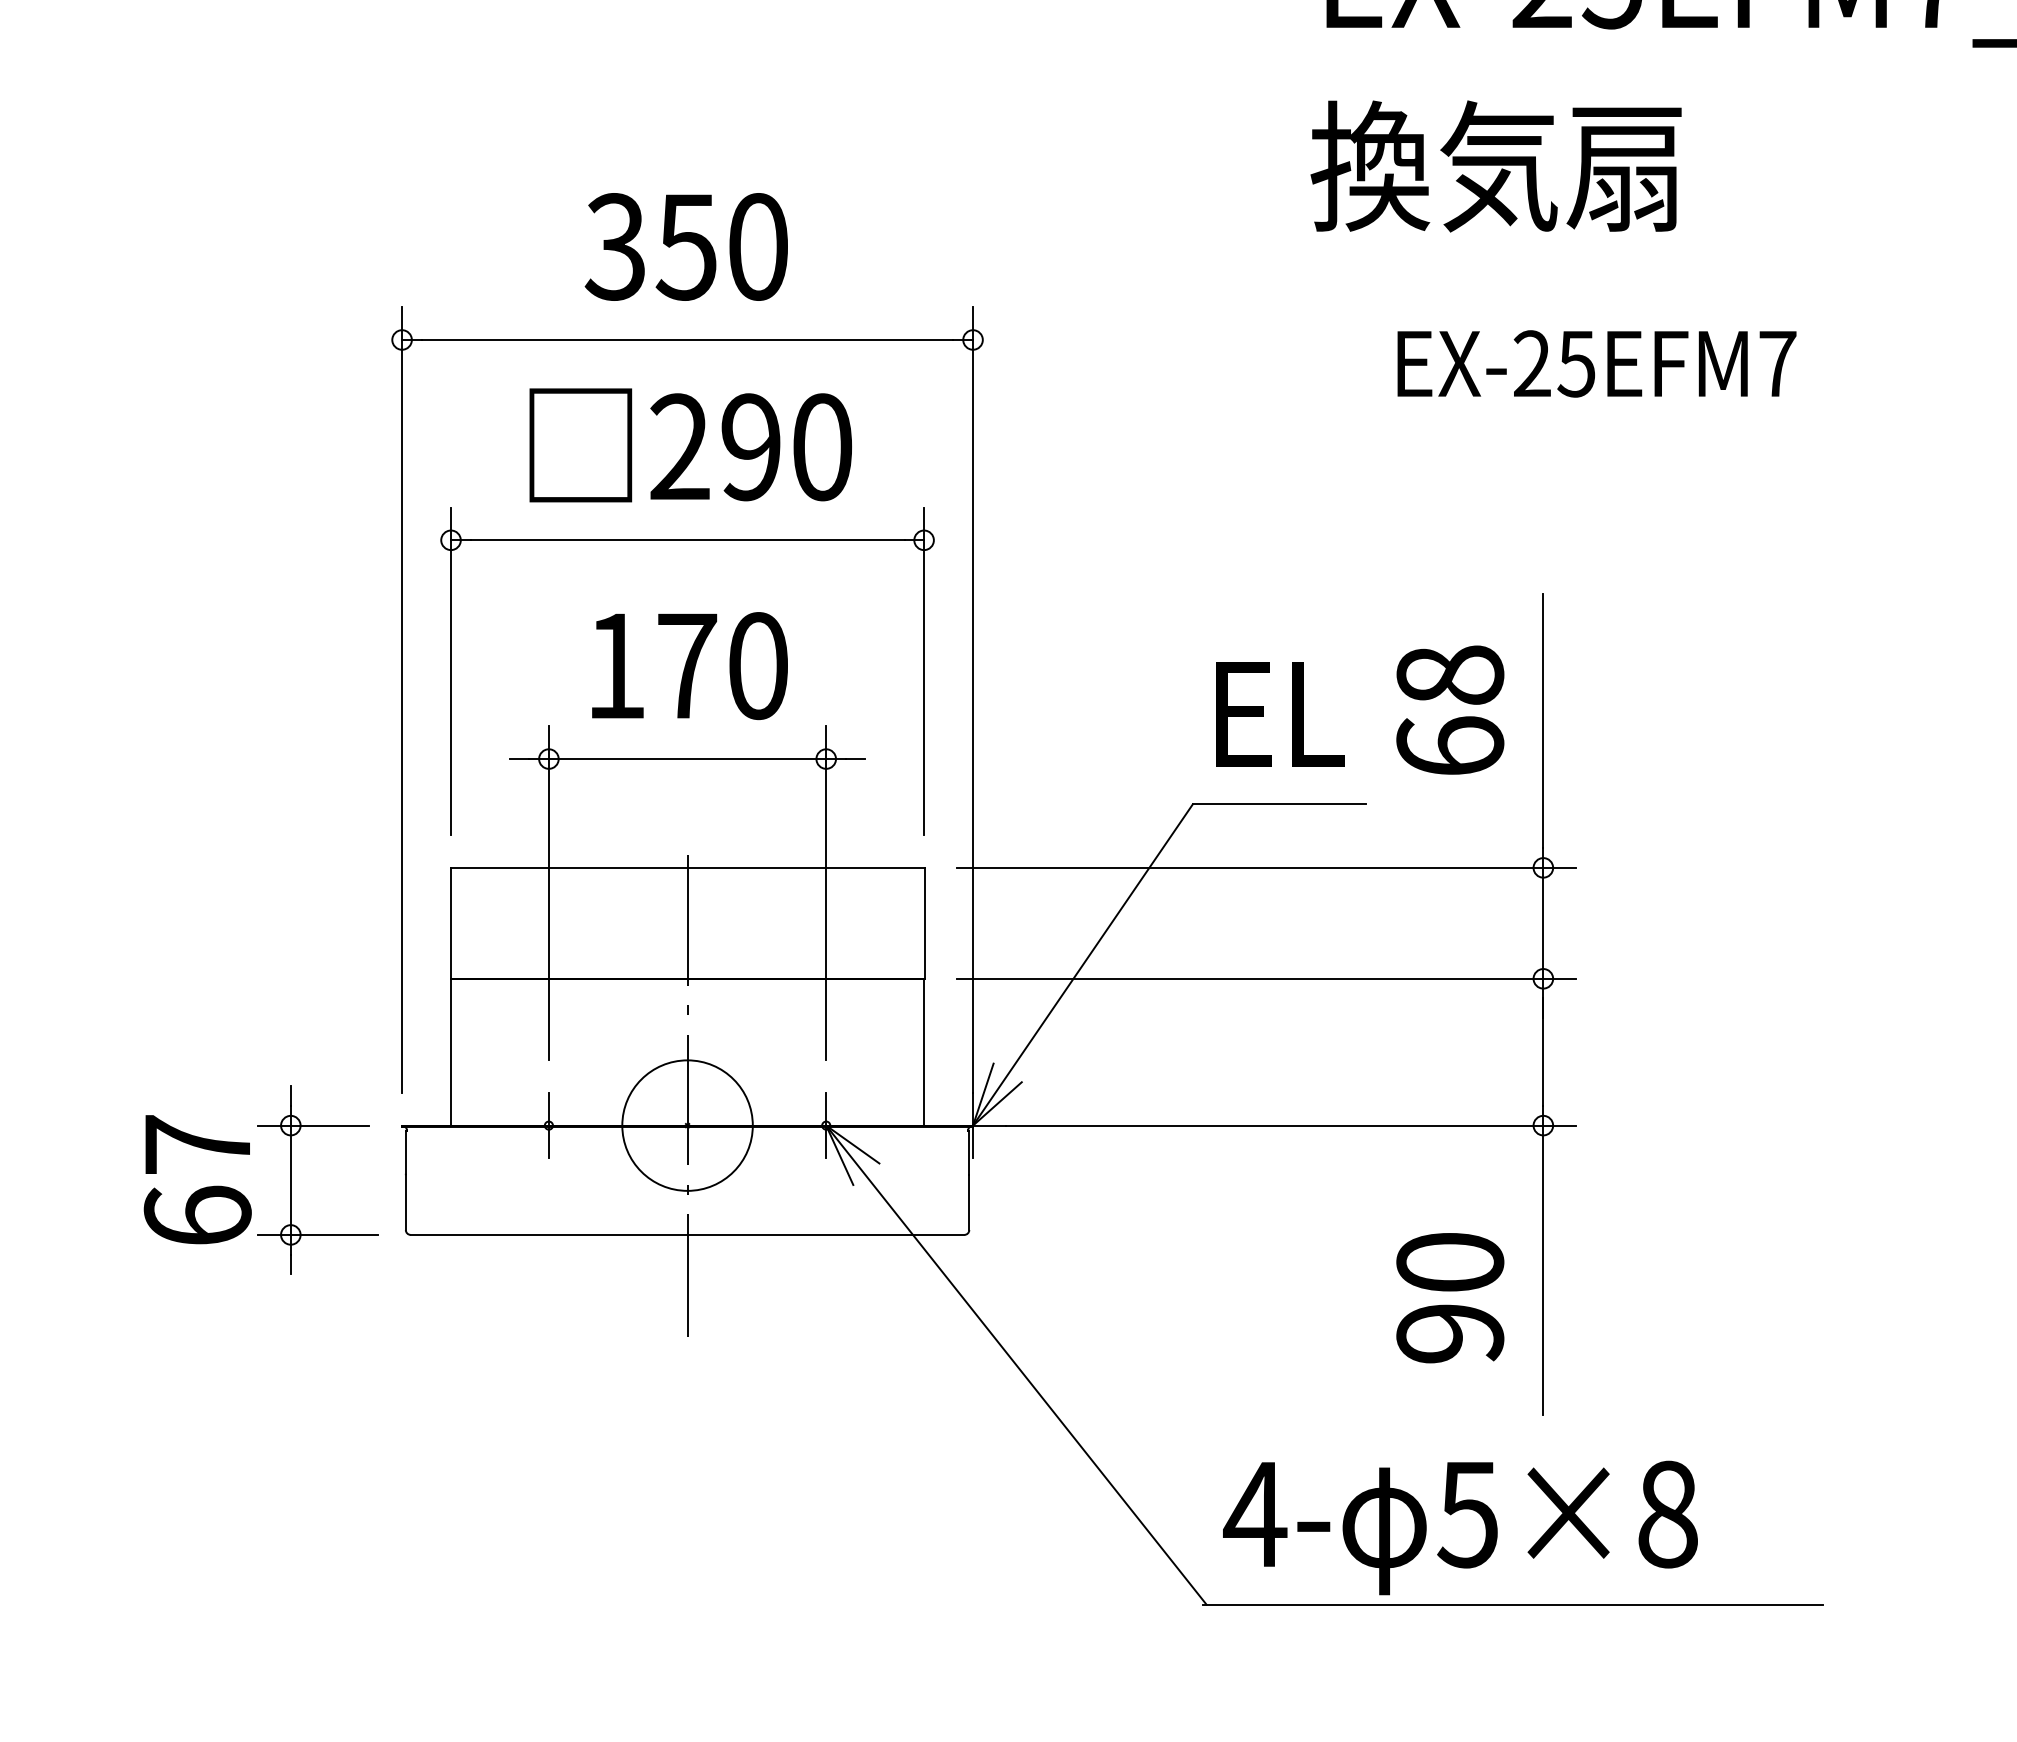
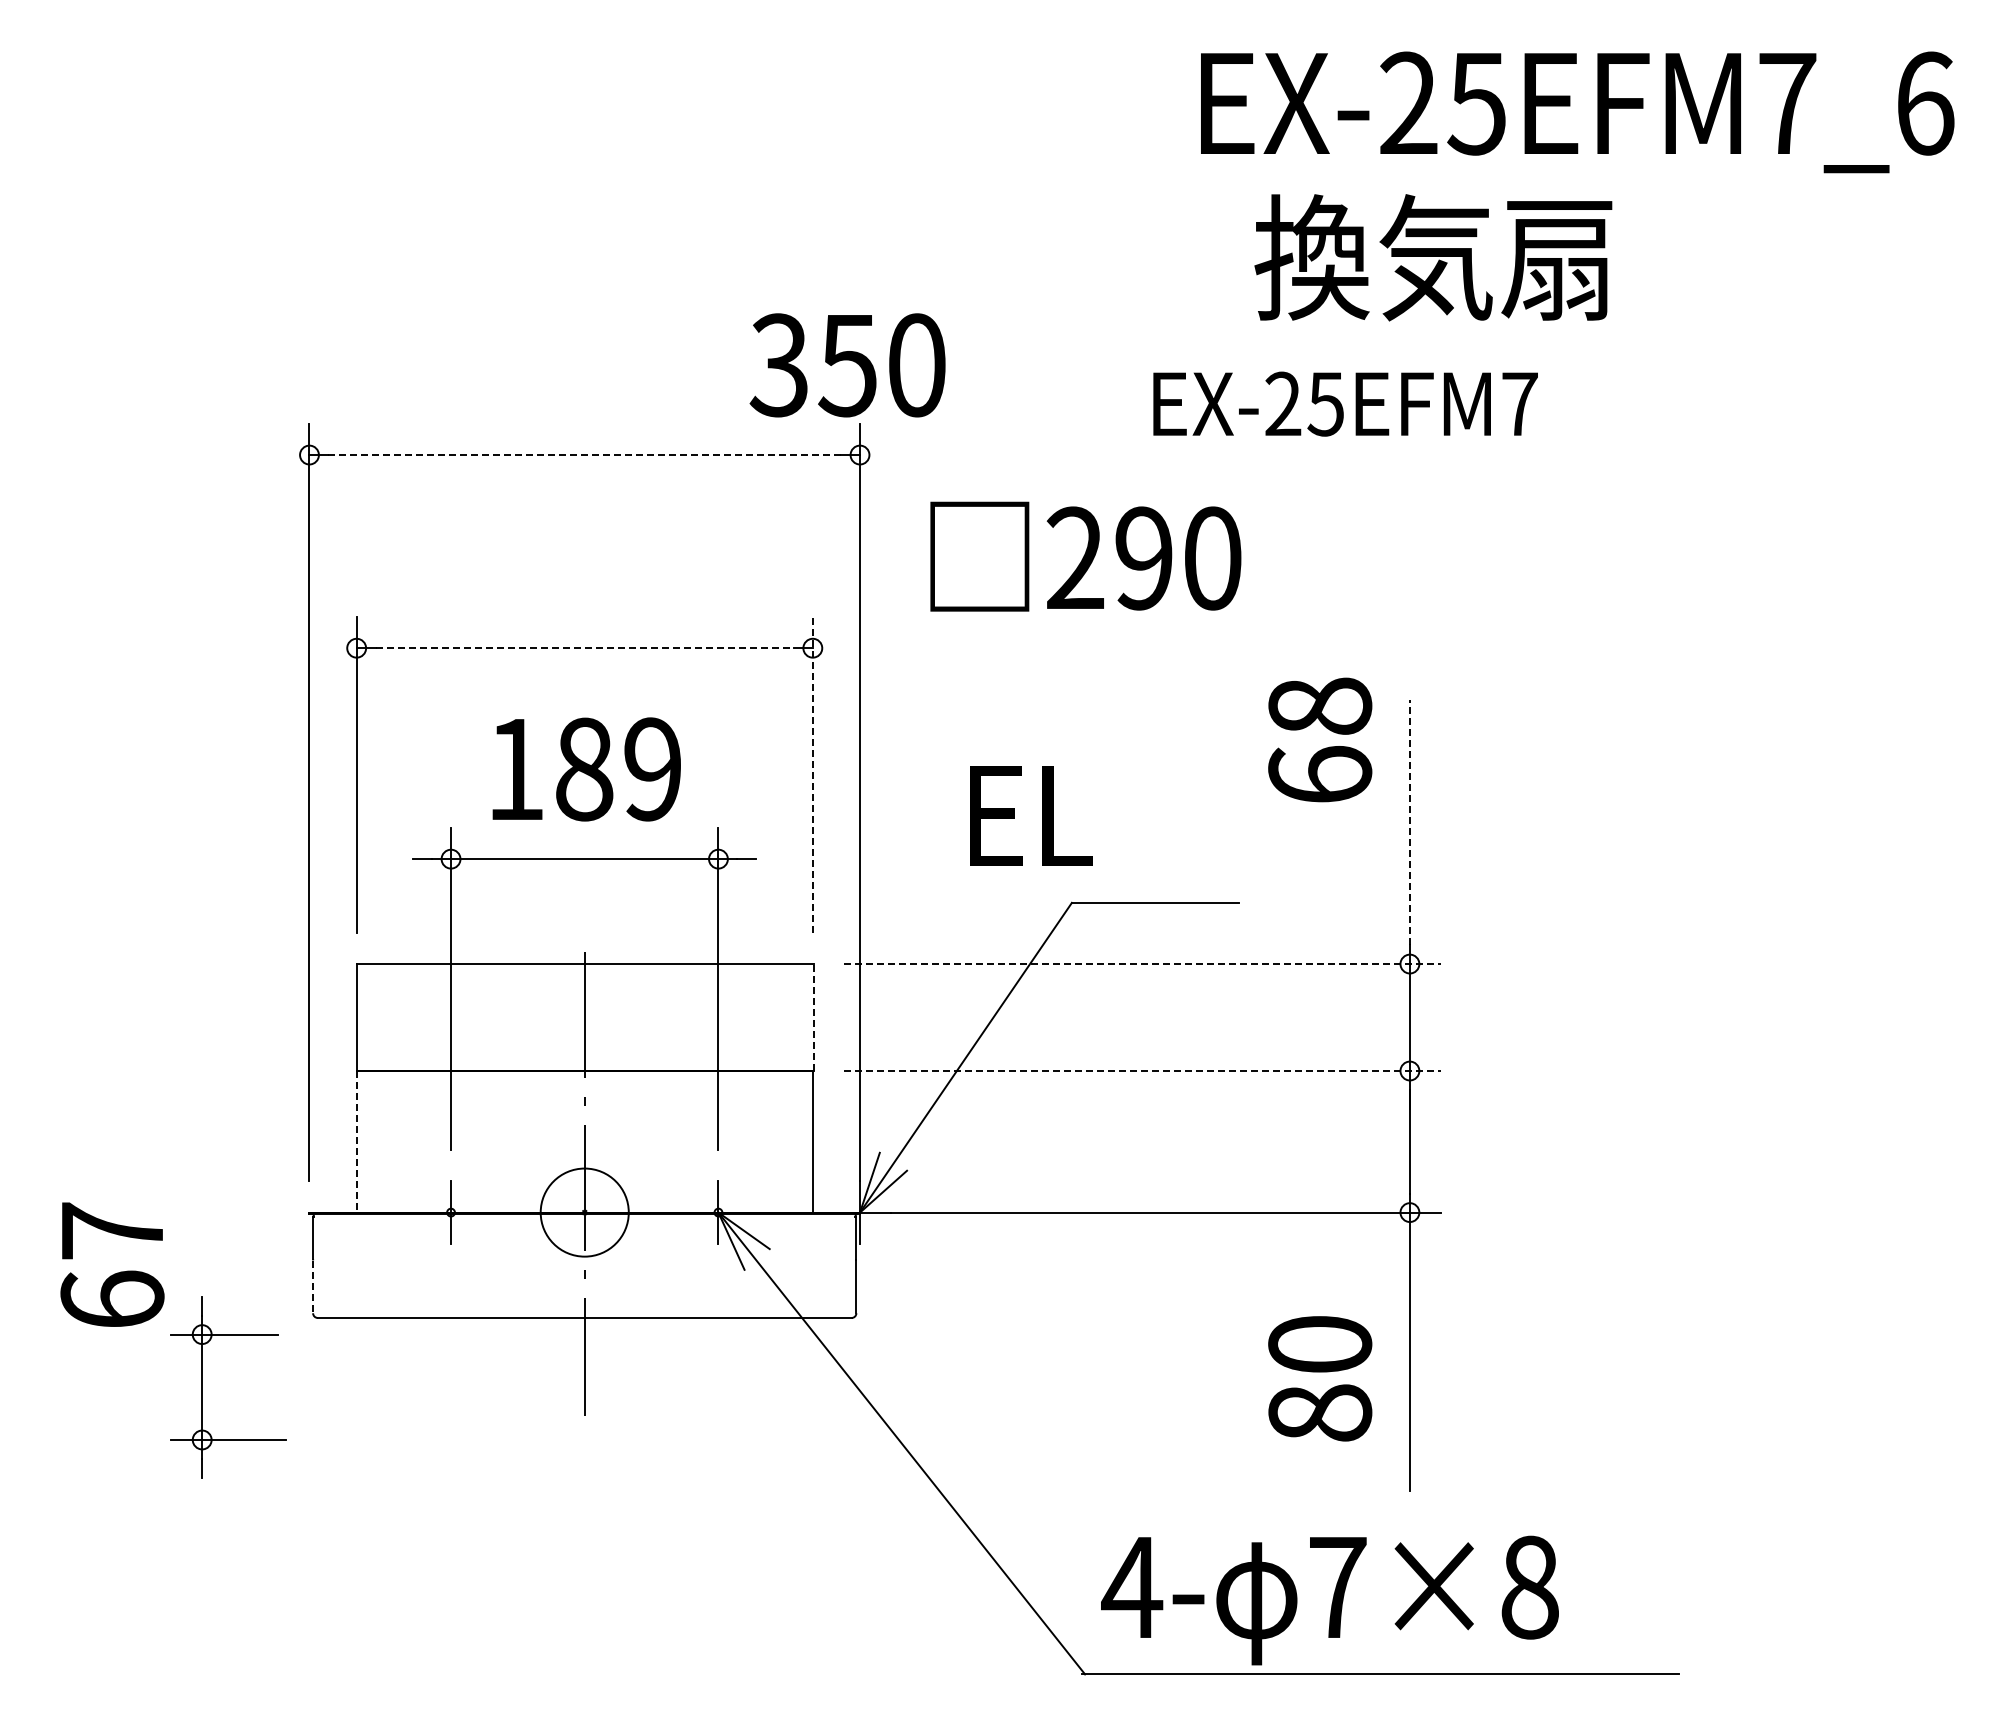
text: (1496, 166) -> (1433, 257), moved
text: (686, 247) -> (847, 365), moved
line: (688, 340) -> (585, 455), solid -> dashed
text: (1596, 363) -> (1345, 403), moved
text: (690, 445) -> (1085, 556), moved
line: (688, 540) -> (585, 648), solid -> dashed
text: (722, 666) -> (618, 769), 170 -> 189
line: (923, 671) -> (812, 774), solid -> dashed
text: (1450, 709) -> (1320, 739), moved
text: (1280, 713) -> (1031, 815), moved
line: (1542, 721) -> (1409, 822), solid -> dashed
line: (1266, 868) -> (1142, 964), solid -> dashed
line: (925, 923) -> (814, 1017), solid -> dashed
line: (1266, 979) -> (1142, 1071), solid -> dashed
line: (450, 1051) -> (356, 1141), solid -> dashed
circle: (687, 1125) -> (584, 1212), size x0.7
part: (291, 1180) -> (202, 1387), moved
line: (406, 1203) -> (313, 1287), solid -> dashed
text: (1450, 1332) -> (1320, 1412), 90 -> 80
text: (1467, 1515) -> (1336, 1588), 5×8 -> 7×8

